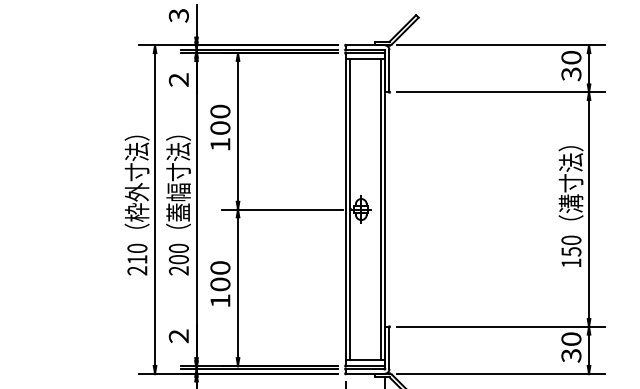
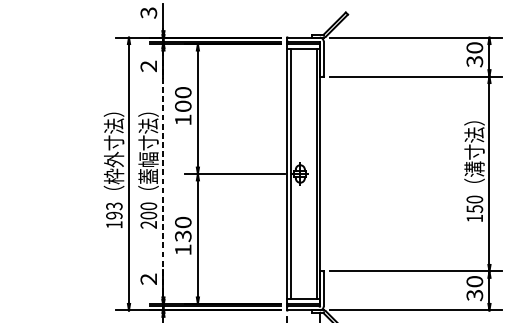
line: (196, 209) -> (163, 173), solid -> dashed
text: (137, 259) -> (114, 215), 210 -> 193
text: (220, 284) -> (183, 236), 100 -> 130

